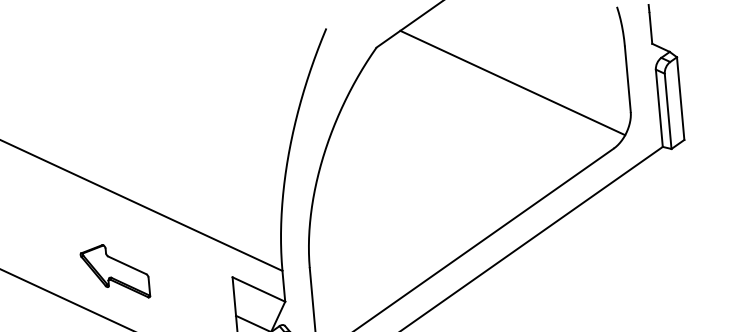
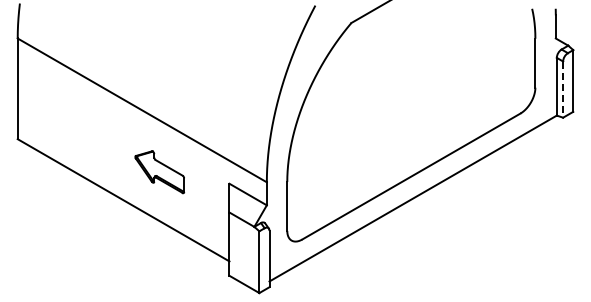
line: (512, 83) -> (449, 58), removed
line: (668, 112) -> (563, 90), solid -> dashed
part: (114, 272) -> (159, 172), moved

